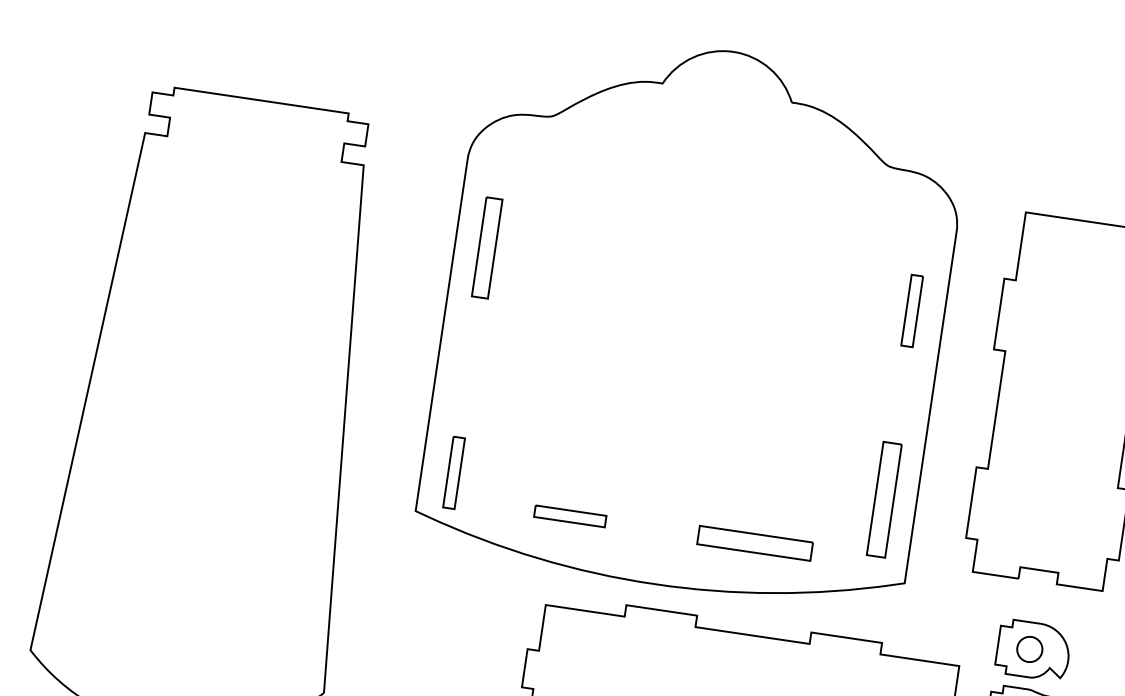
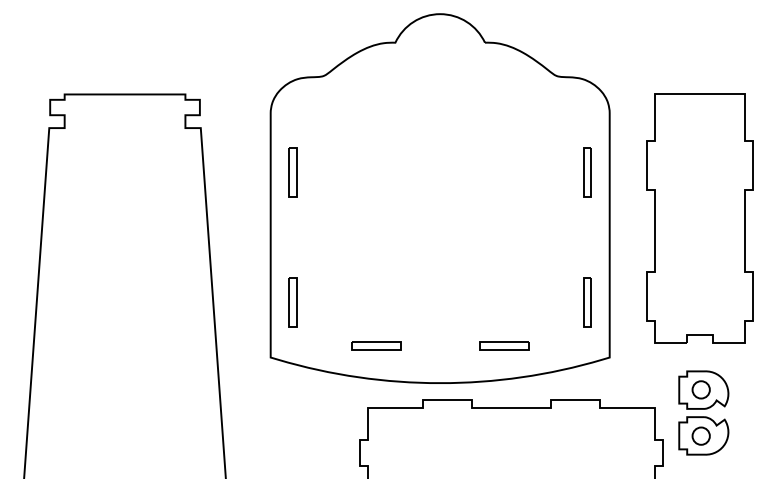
part: (486, 248) -> (292, 172), size x0.71
part: (453, 472) -> (292, 302), moved
part: (884, 499) -> (587, 302), size x0.62
part: (755, 543) -> (504, 345), size x0.62

